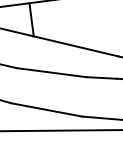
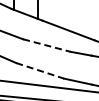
line: (50, 72) -> (46, 45), solid -> dashed
line: (47, 110) -> (40, 71), solid -> dashed

